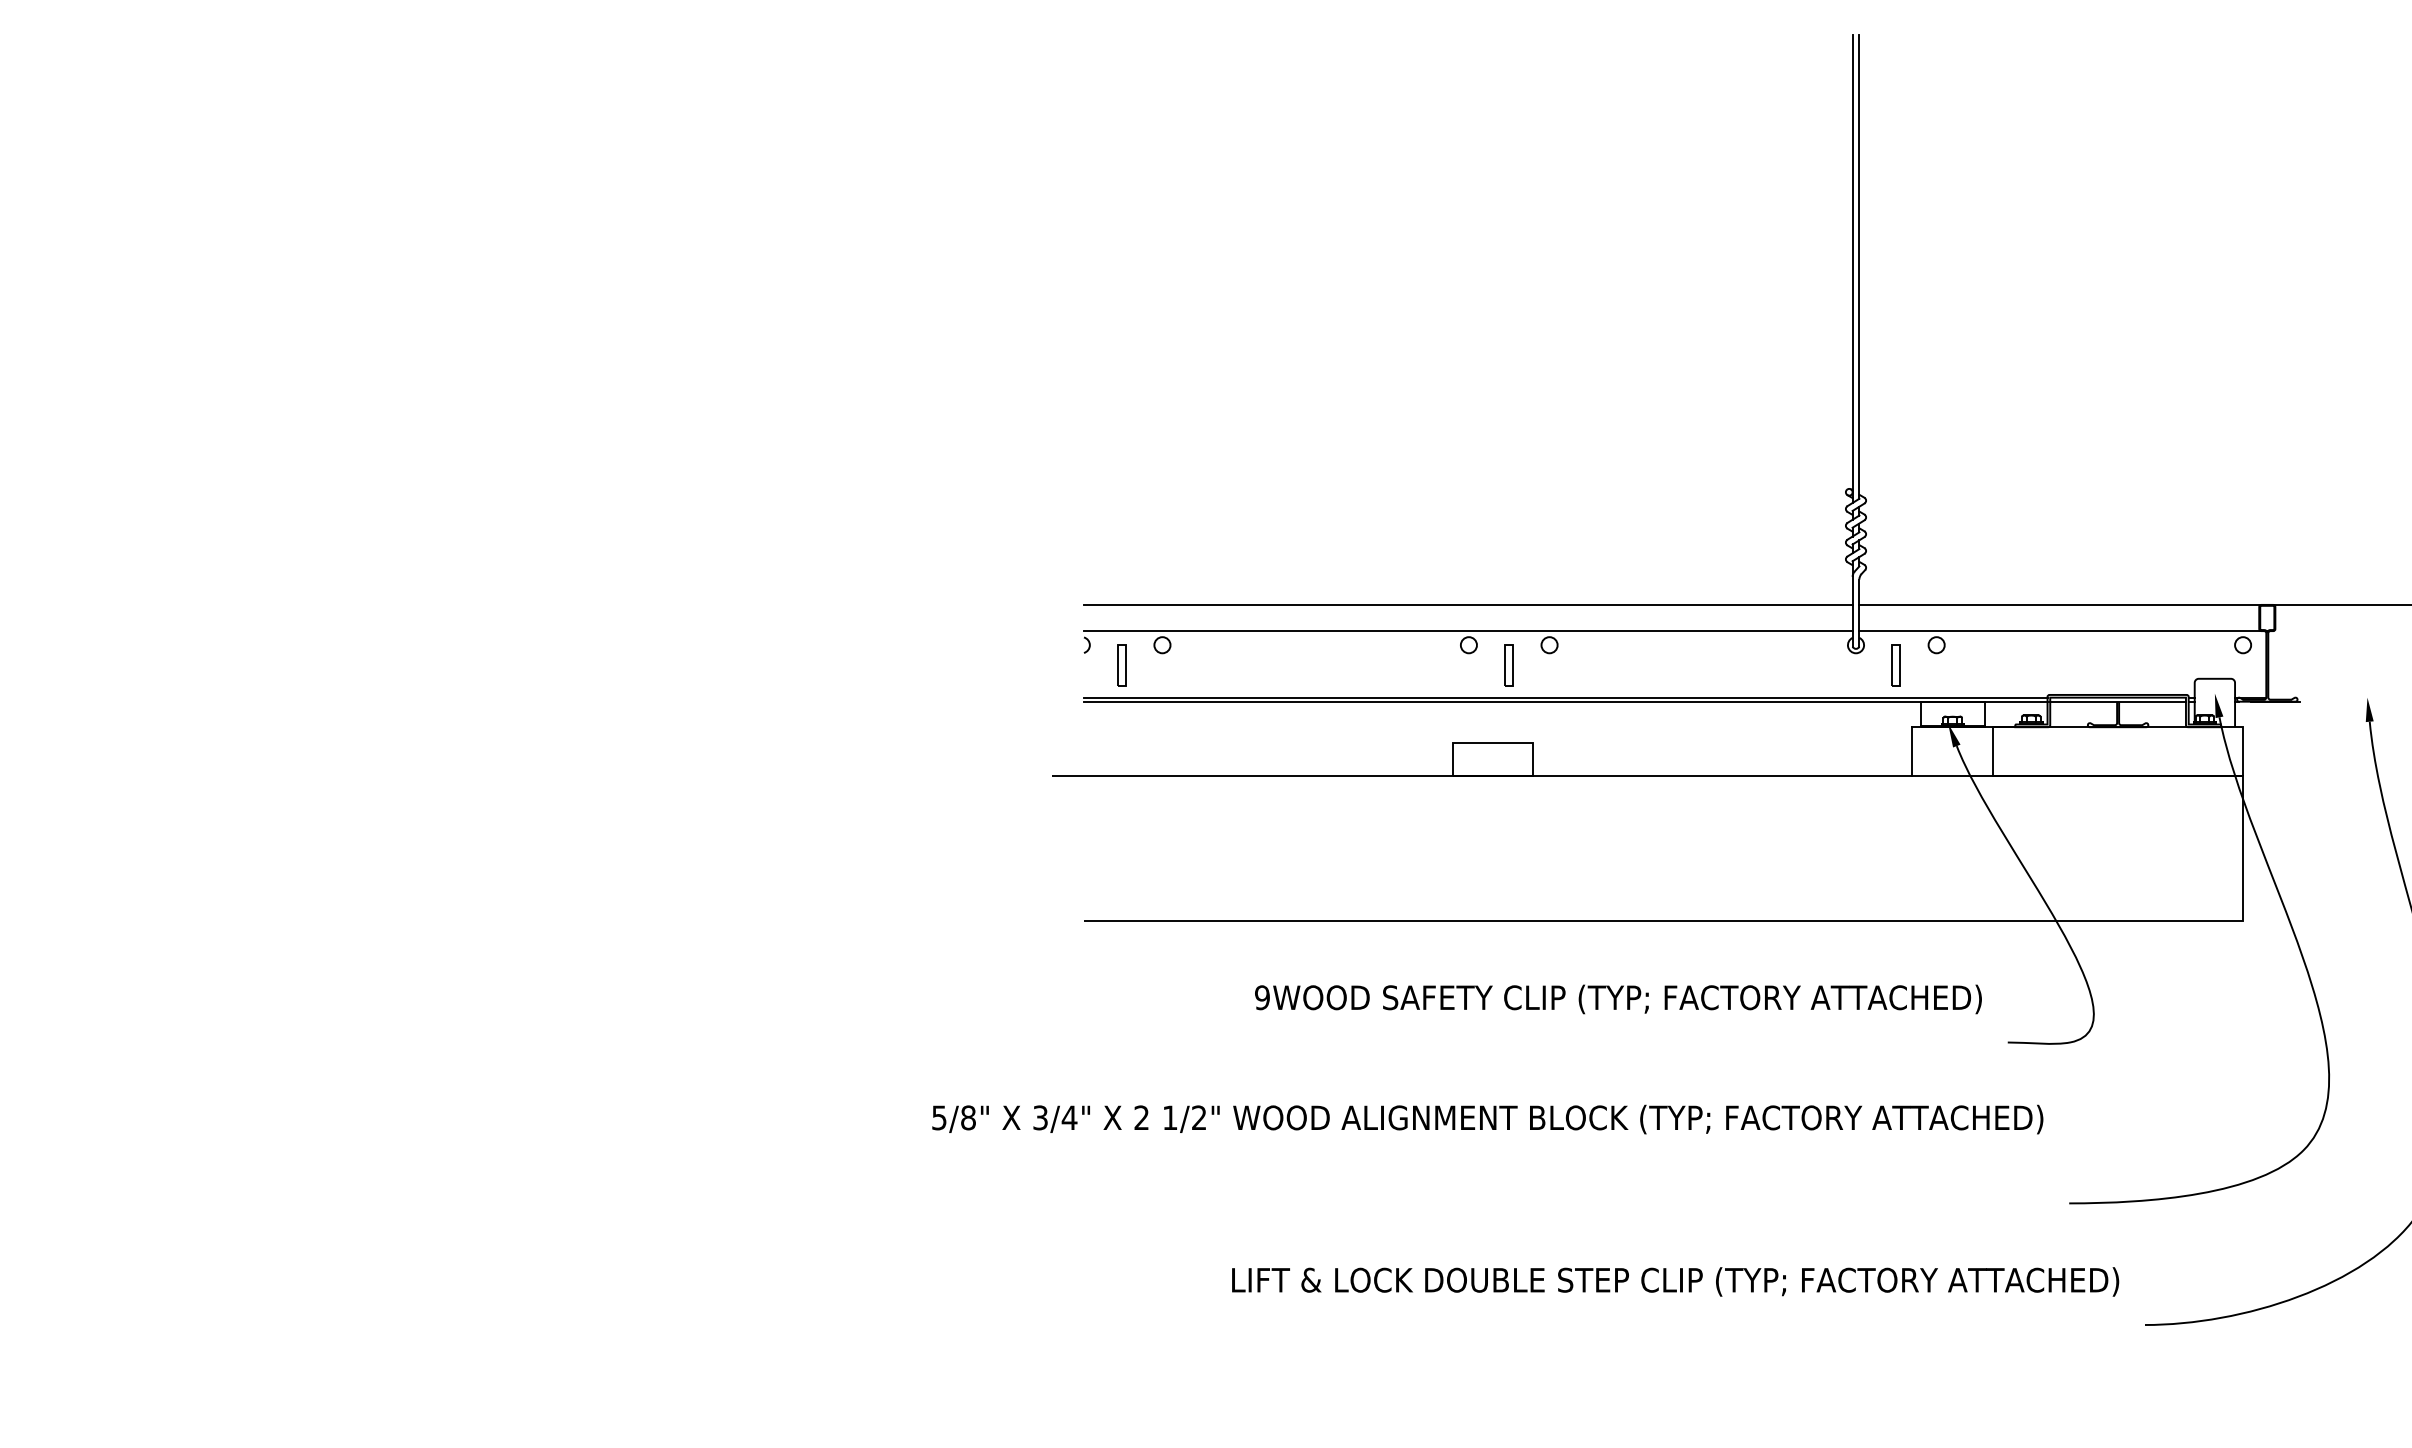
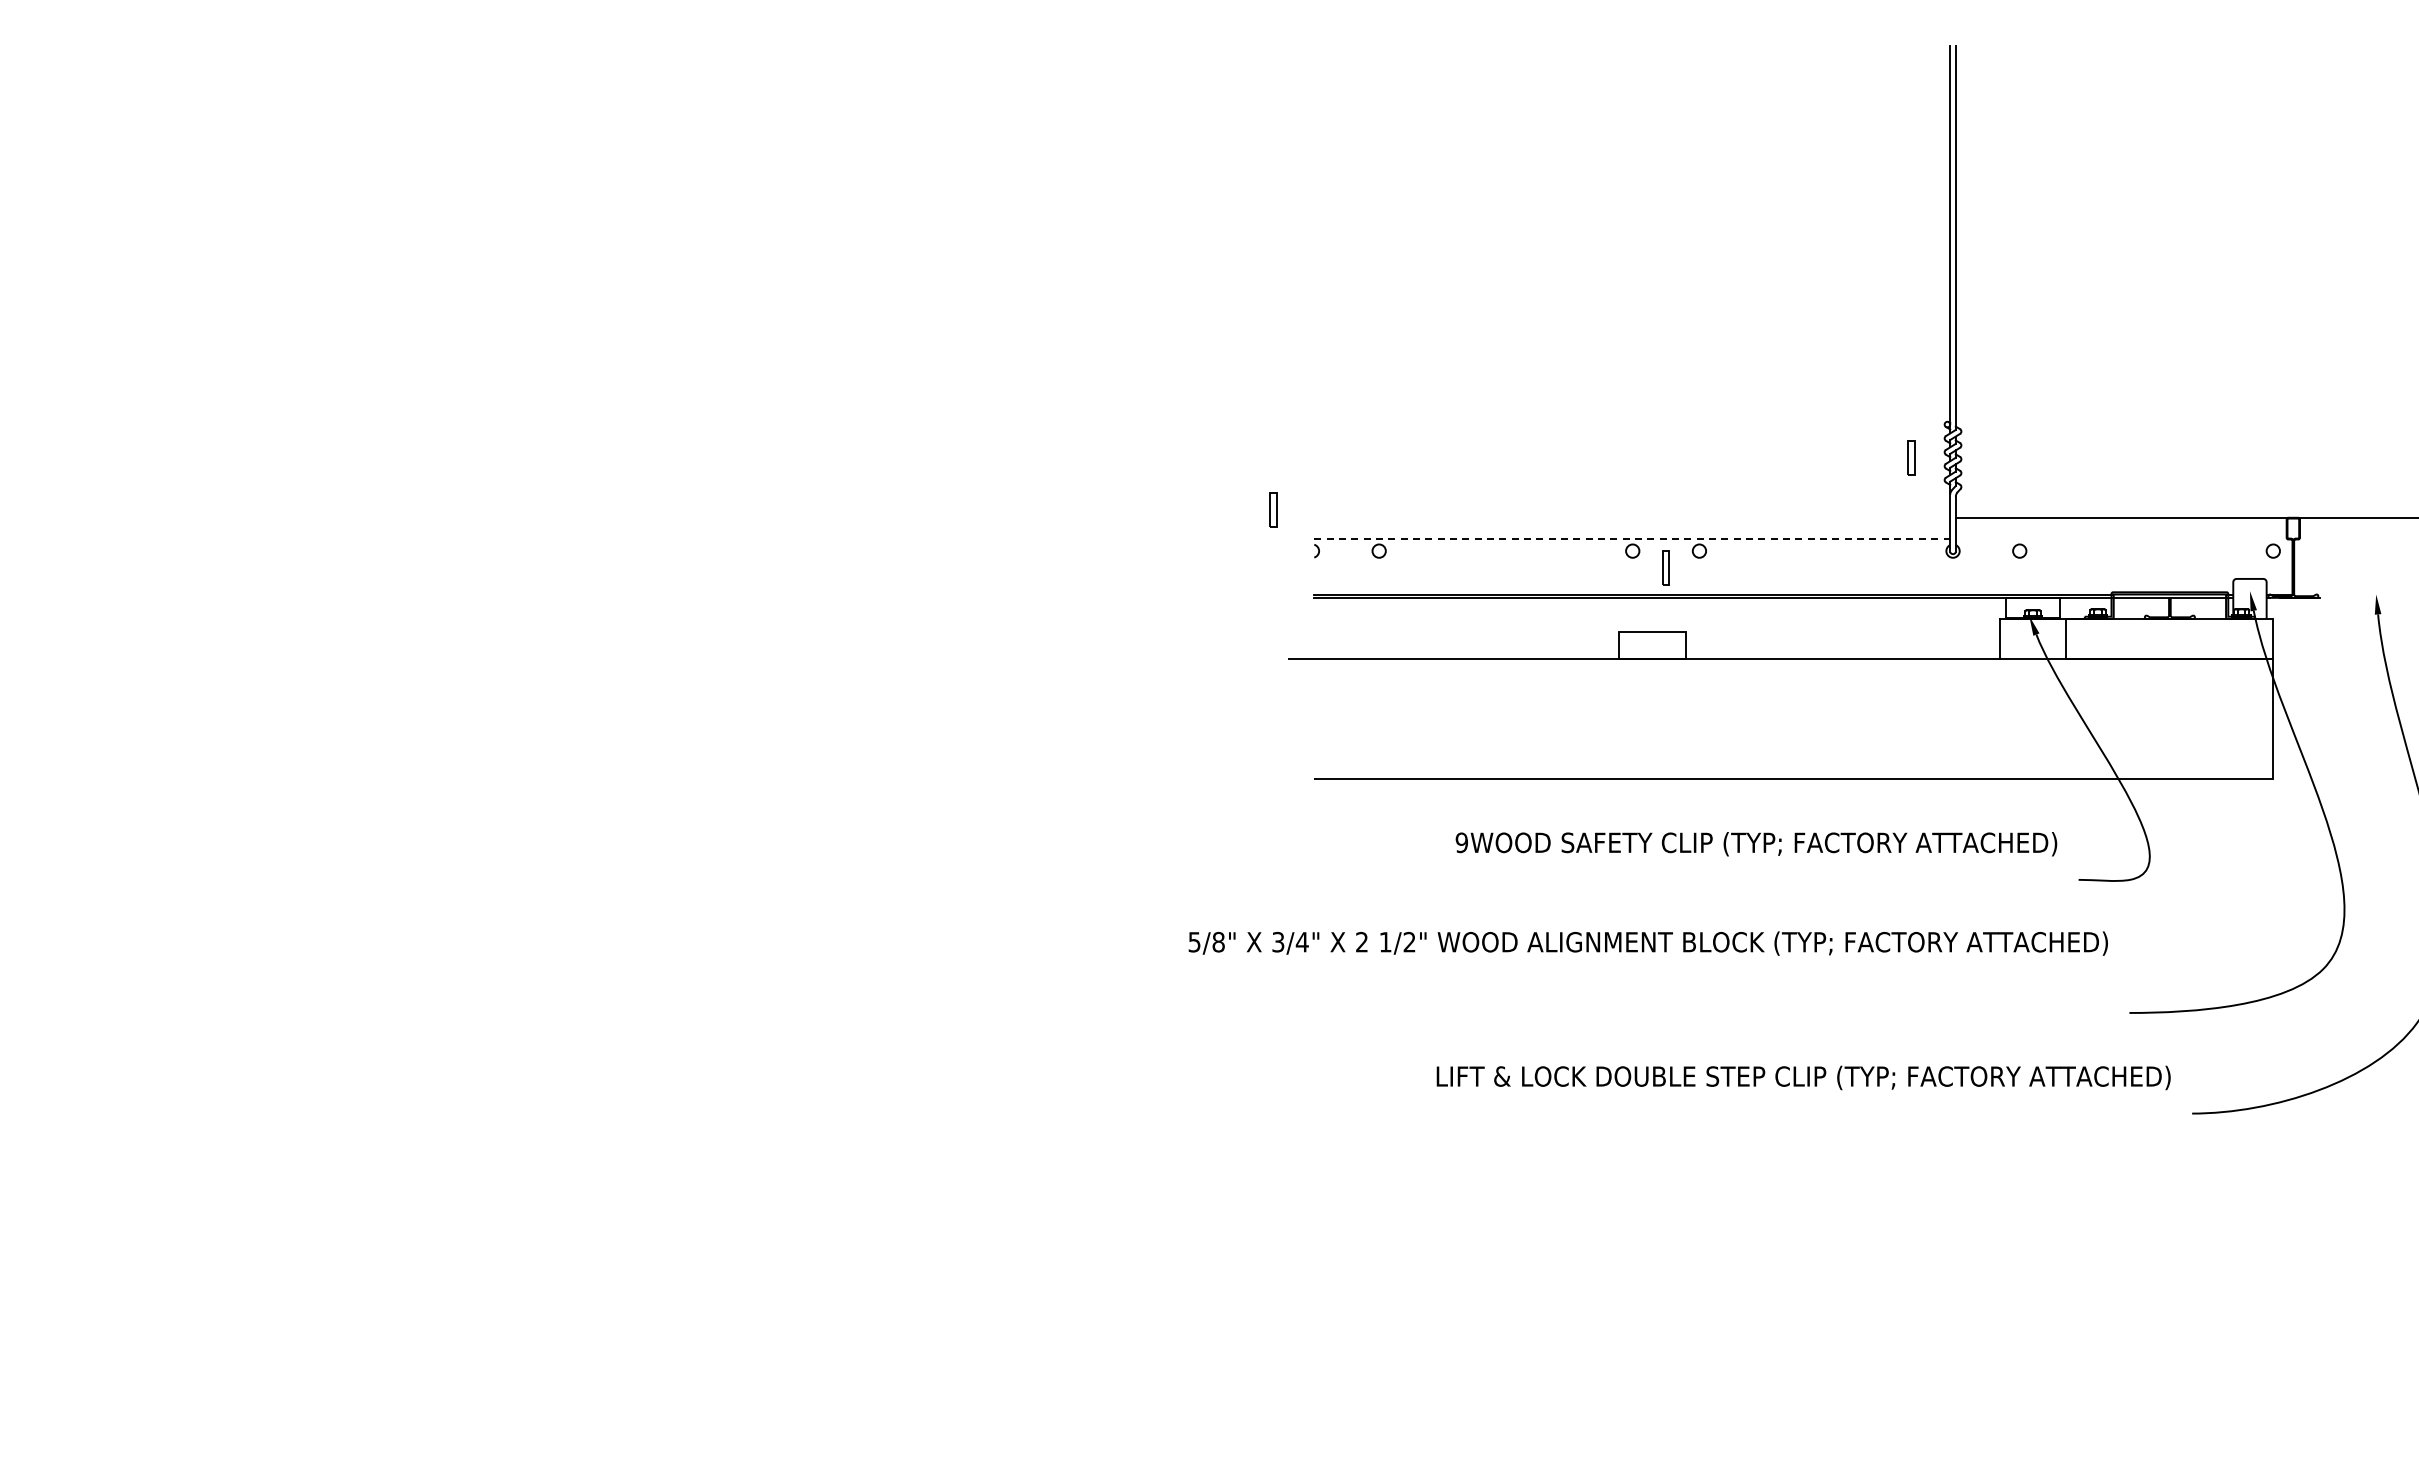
line: (1468, 604) -> (1632, 517), removed
line: (1468, 631) -> (1632, 539), solid -> dashed
line: (2060, 631) -> (2122, 539), removed
part: (1121, 664) -> (1273, 509), moved
part: (1896, 664) -> (1911, 457), moved

